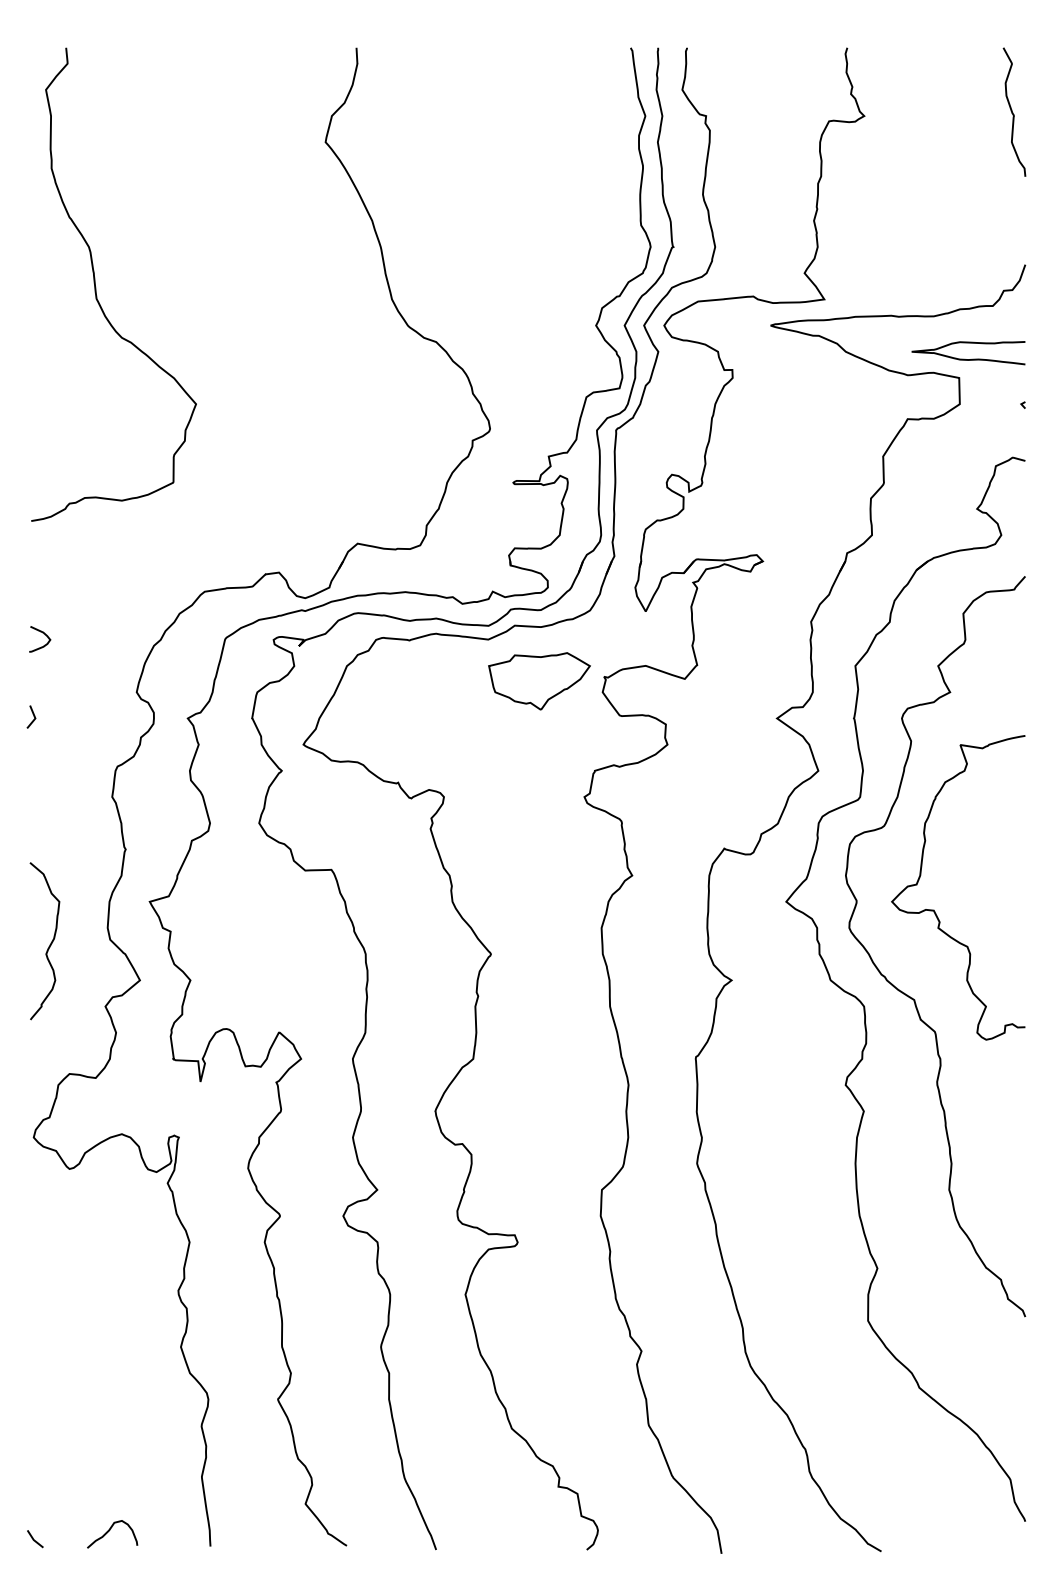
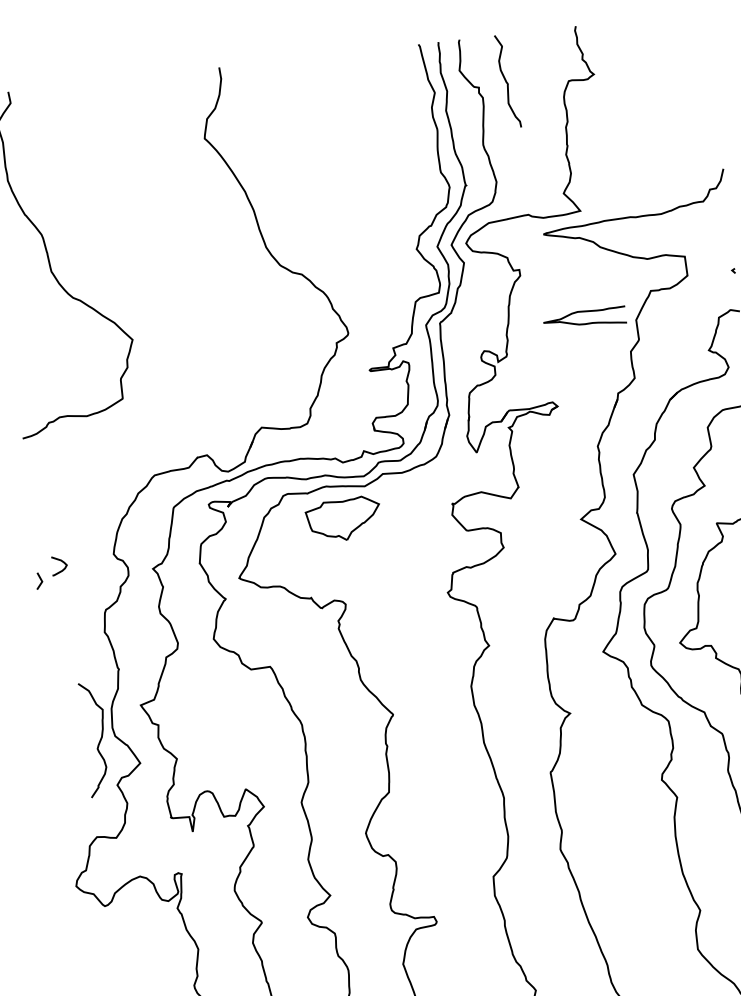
curve: (1013, 112) -> (507, 81), moved
curve: (968, 359) -> (585, 323), moved
curve: (42, 633) -> (60, 561), moved
part: (539, 681) -> (343, 519), moved
curve: (49, 944) -> (99, 741), moved

